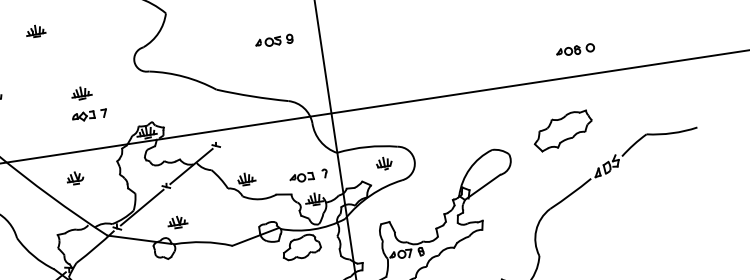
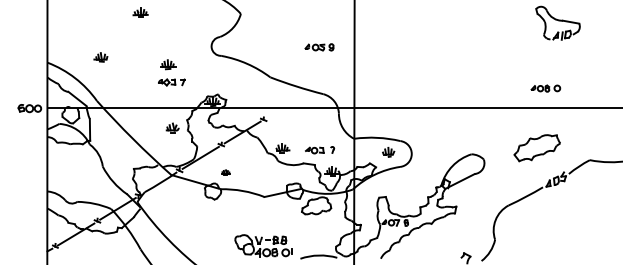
part: (562, 131) -> (536, 148), moved
part: (309, 176) -> (320, 150), moved
part: (75, 177) -> (172, 127), moved
part: (177, 221) -> (225, 172), size x0.6

